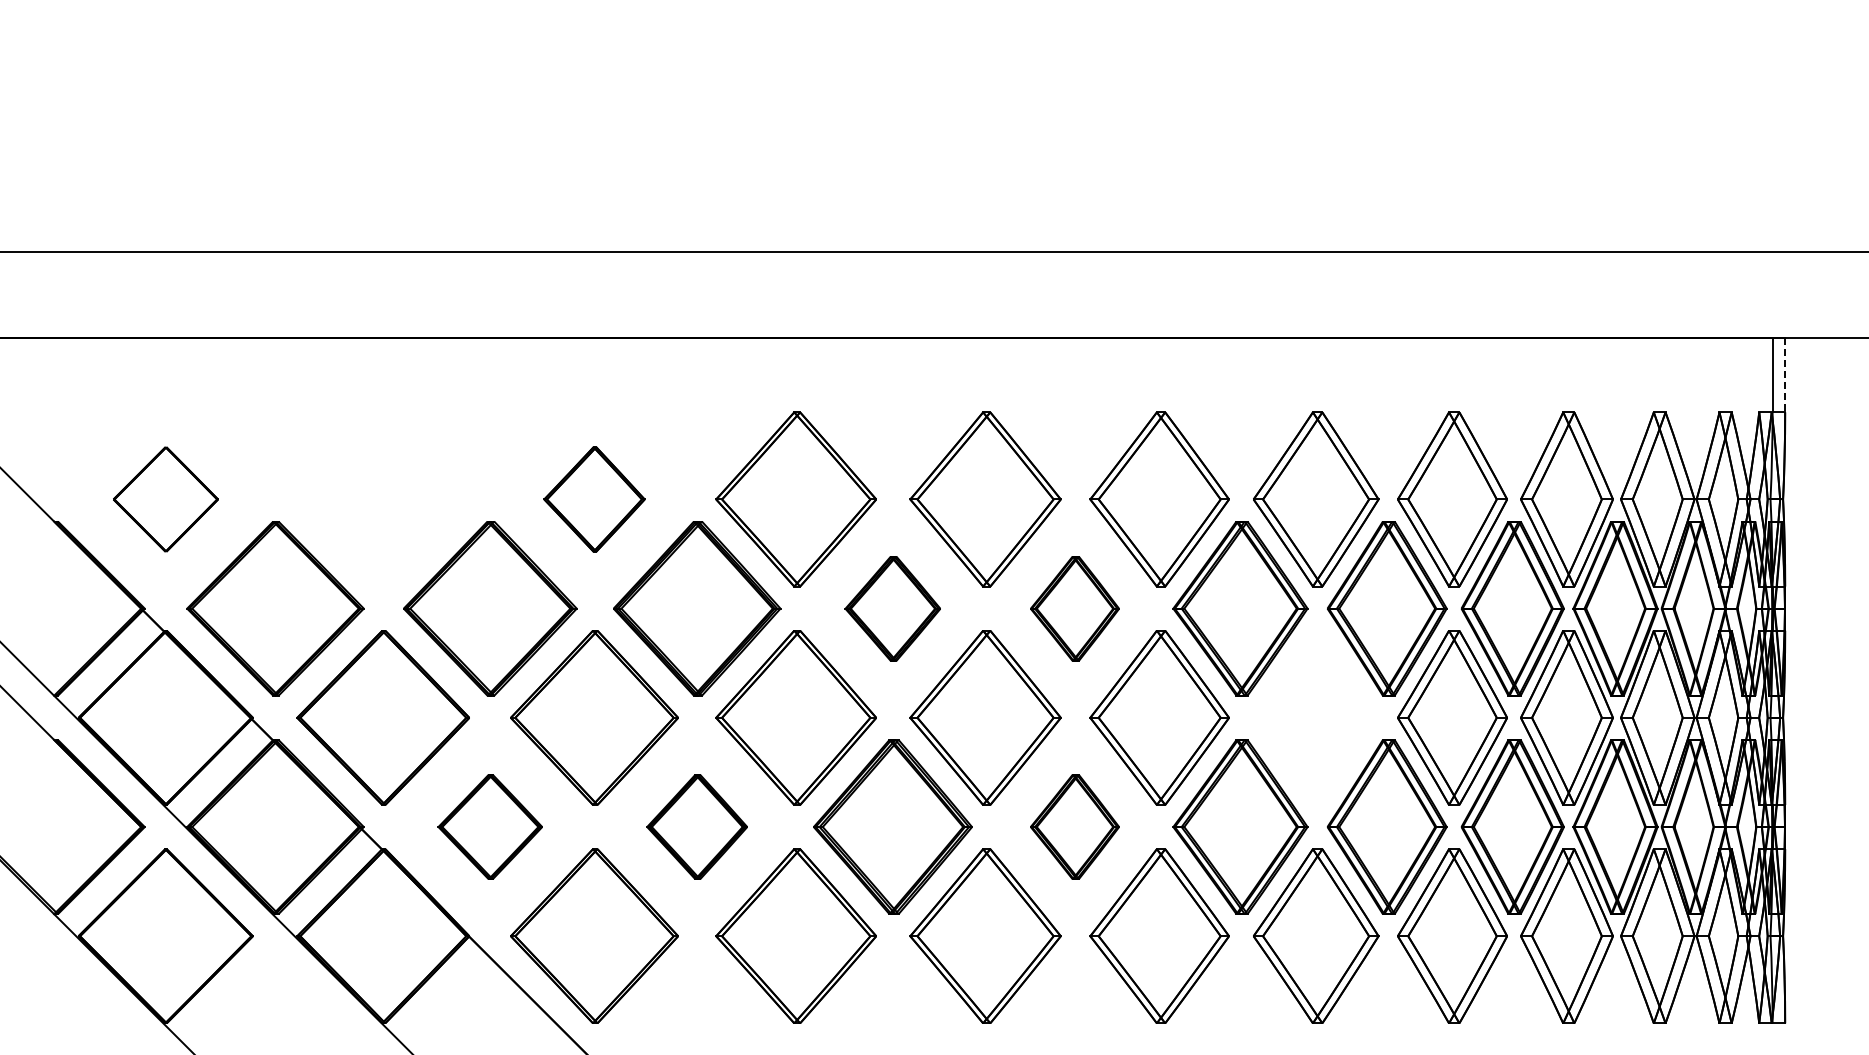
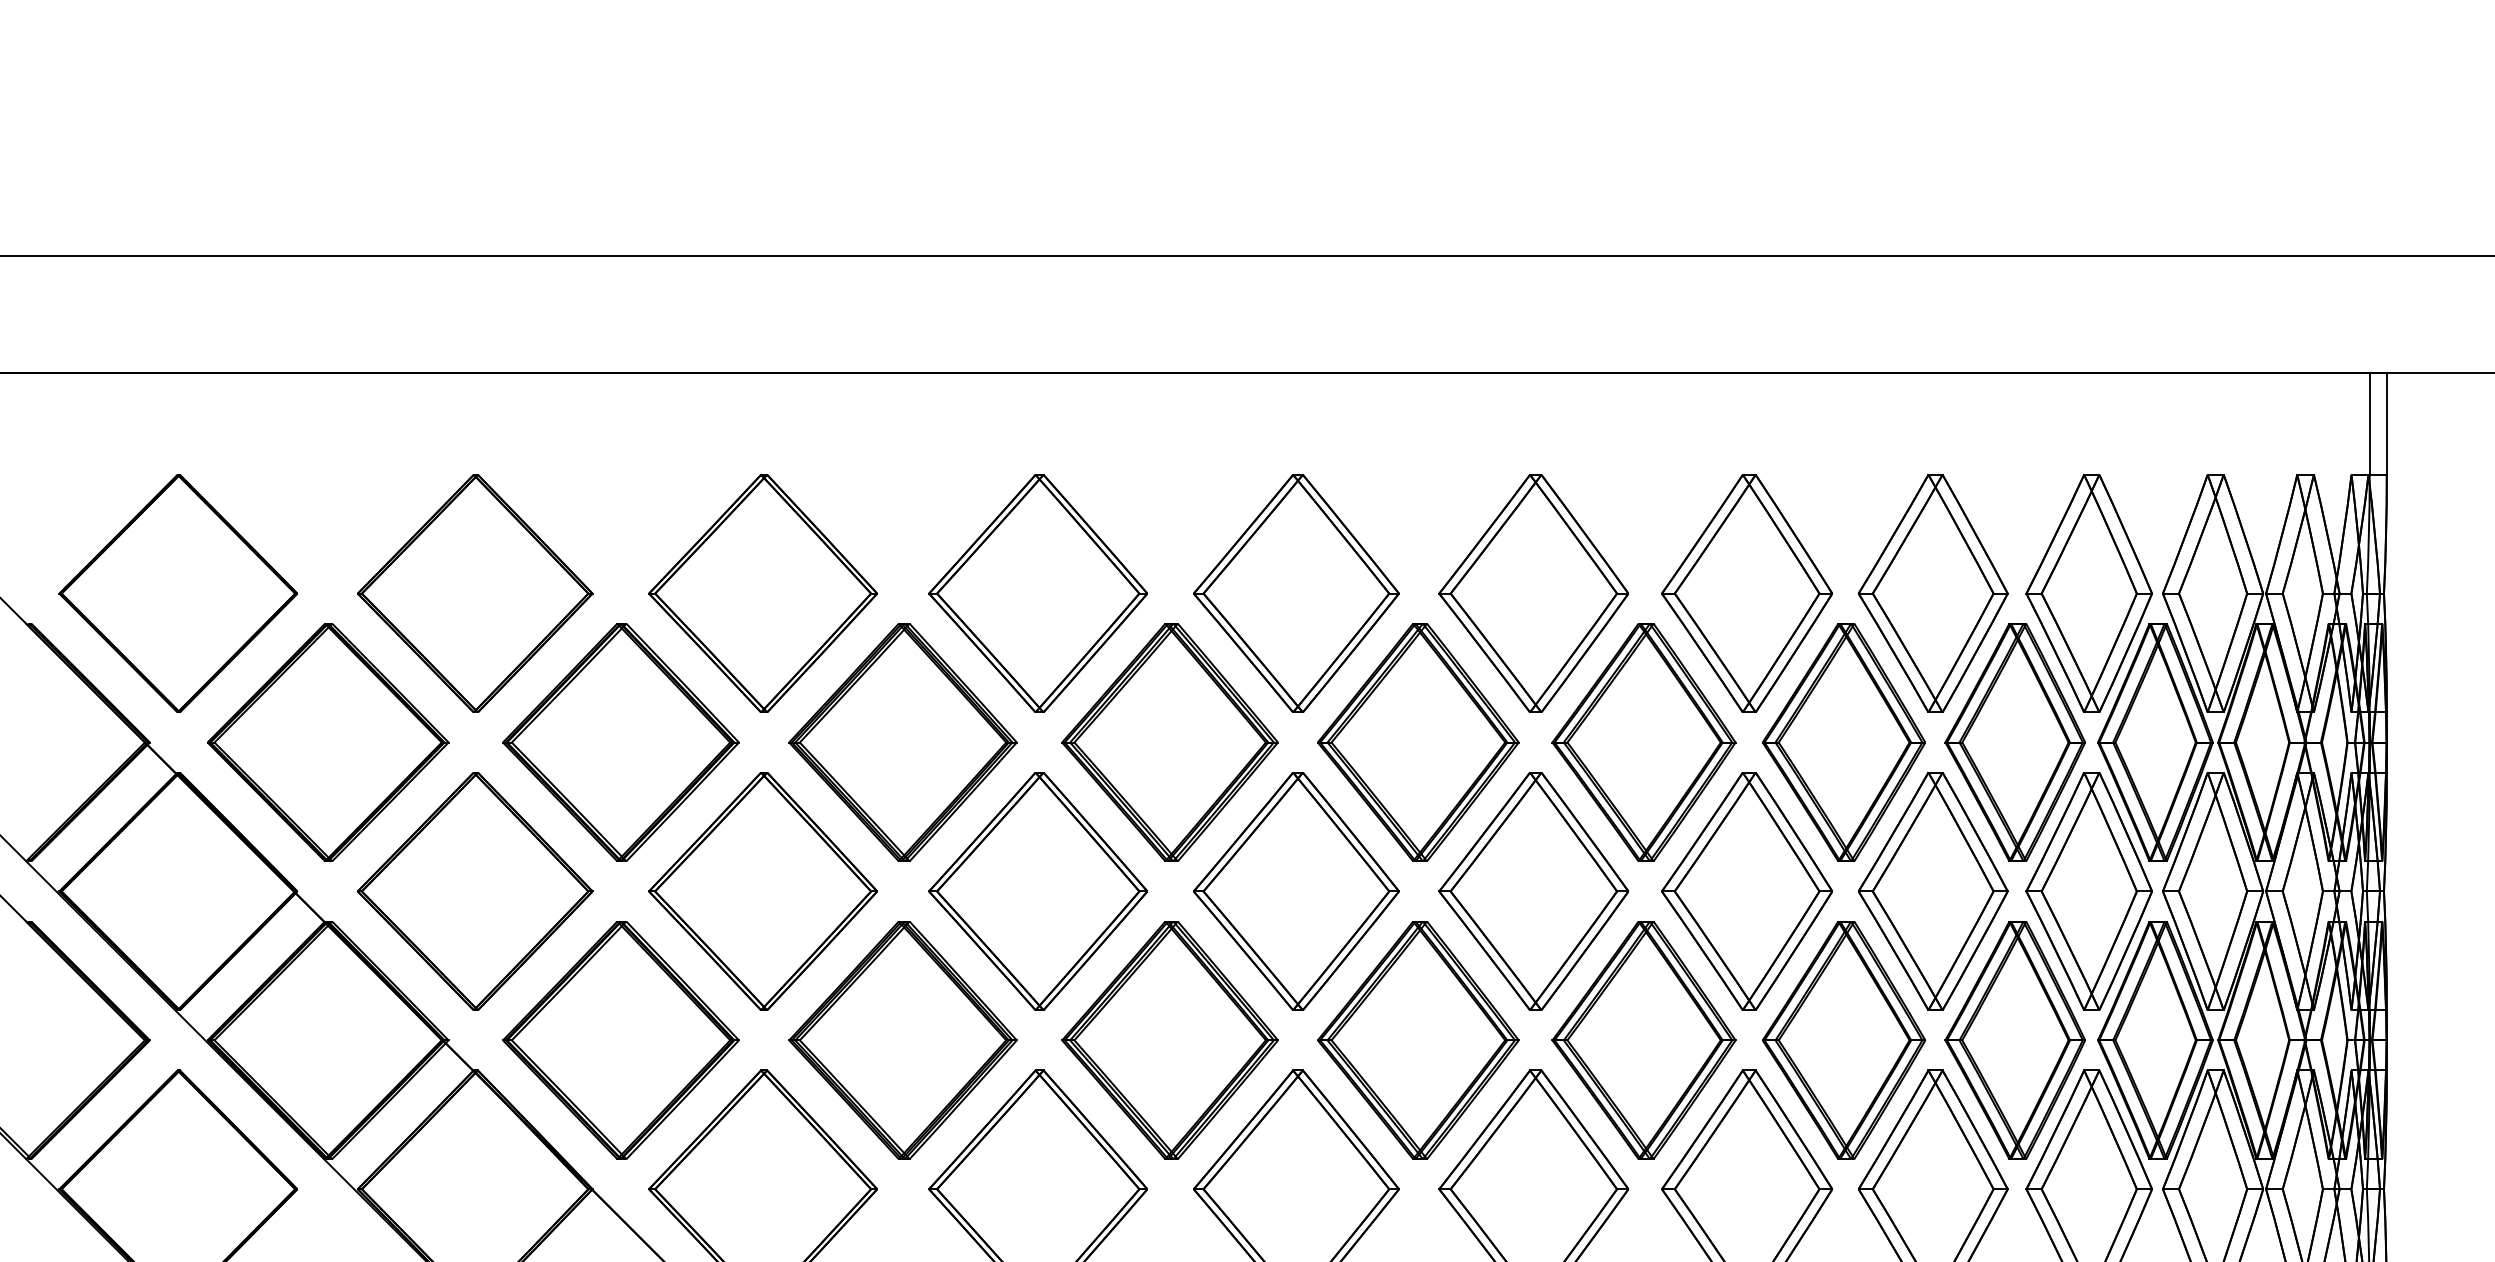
line: (1785, 375) -> (2387, 424), dashed -> solid
part: (165, 499) -> (178, 593), size x1.67
part: (382, 499) -> (474, 593), added
part: (594, 499) -> (763, 593), size x1.67
part: (892, 608) -> (1169, 742), size x1.67
part: (1074, 608) -> (1417, 742), size x1.67
part: (1316, 717) -> (1747, 890), added
part: (490, 826) -> (621, 1039), size x1.67
part: (697, 826) -> (903, 1039), size x1.67
part: (1074, 826) -> (1417, 1039), size x1.67

